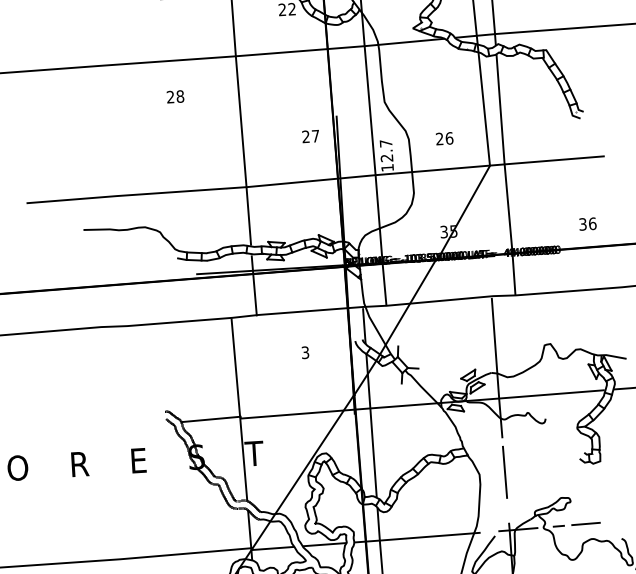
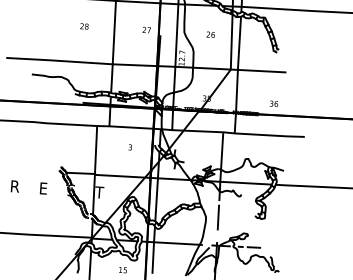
text: (175, 96) -> (84, 26), moved
text: (310, 137) -> (146, 30), moved
text: (443, 138) -> (210, 34), moved

